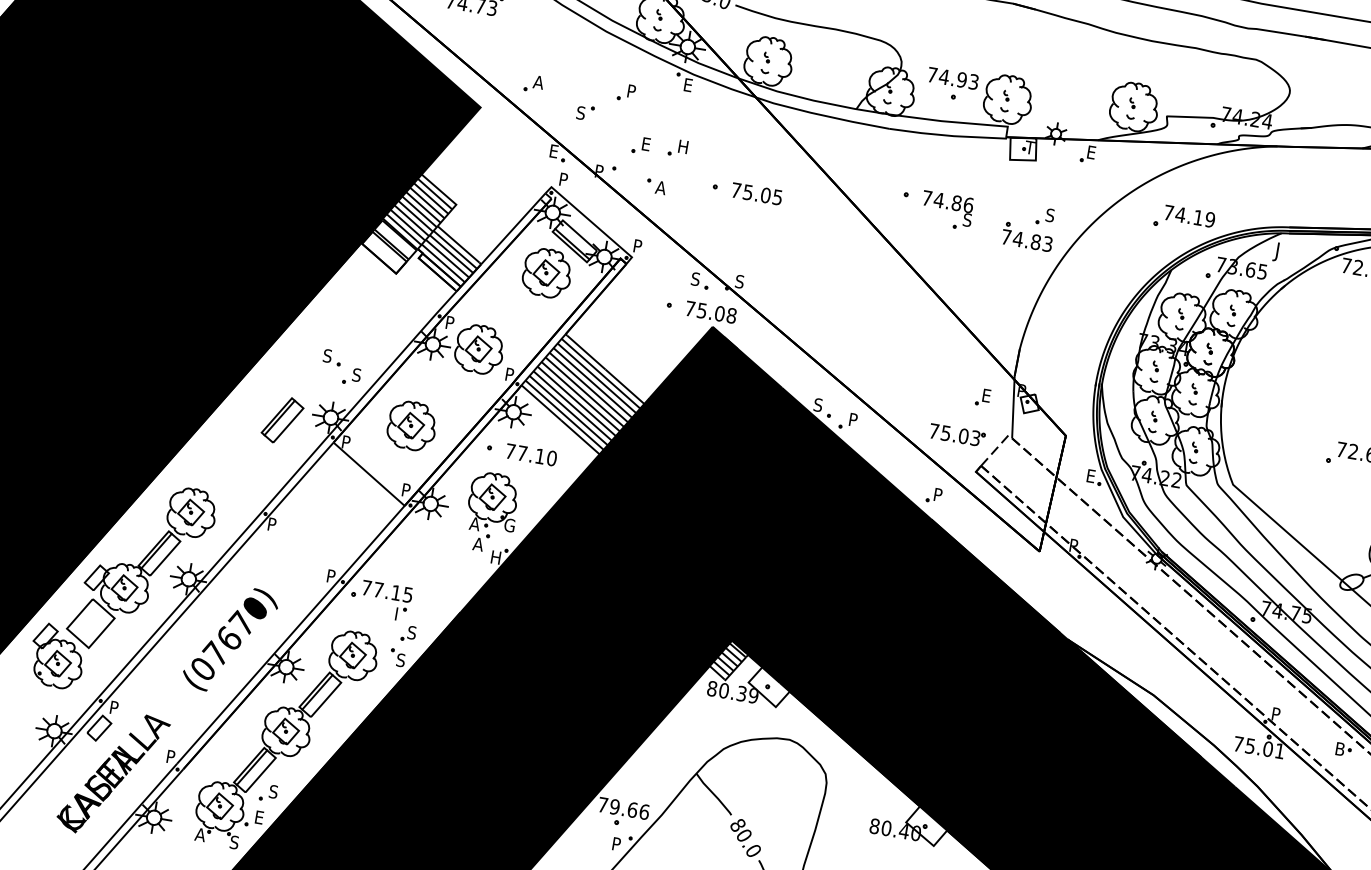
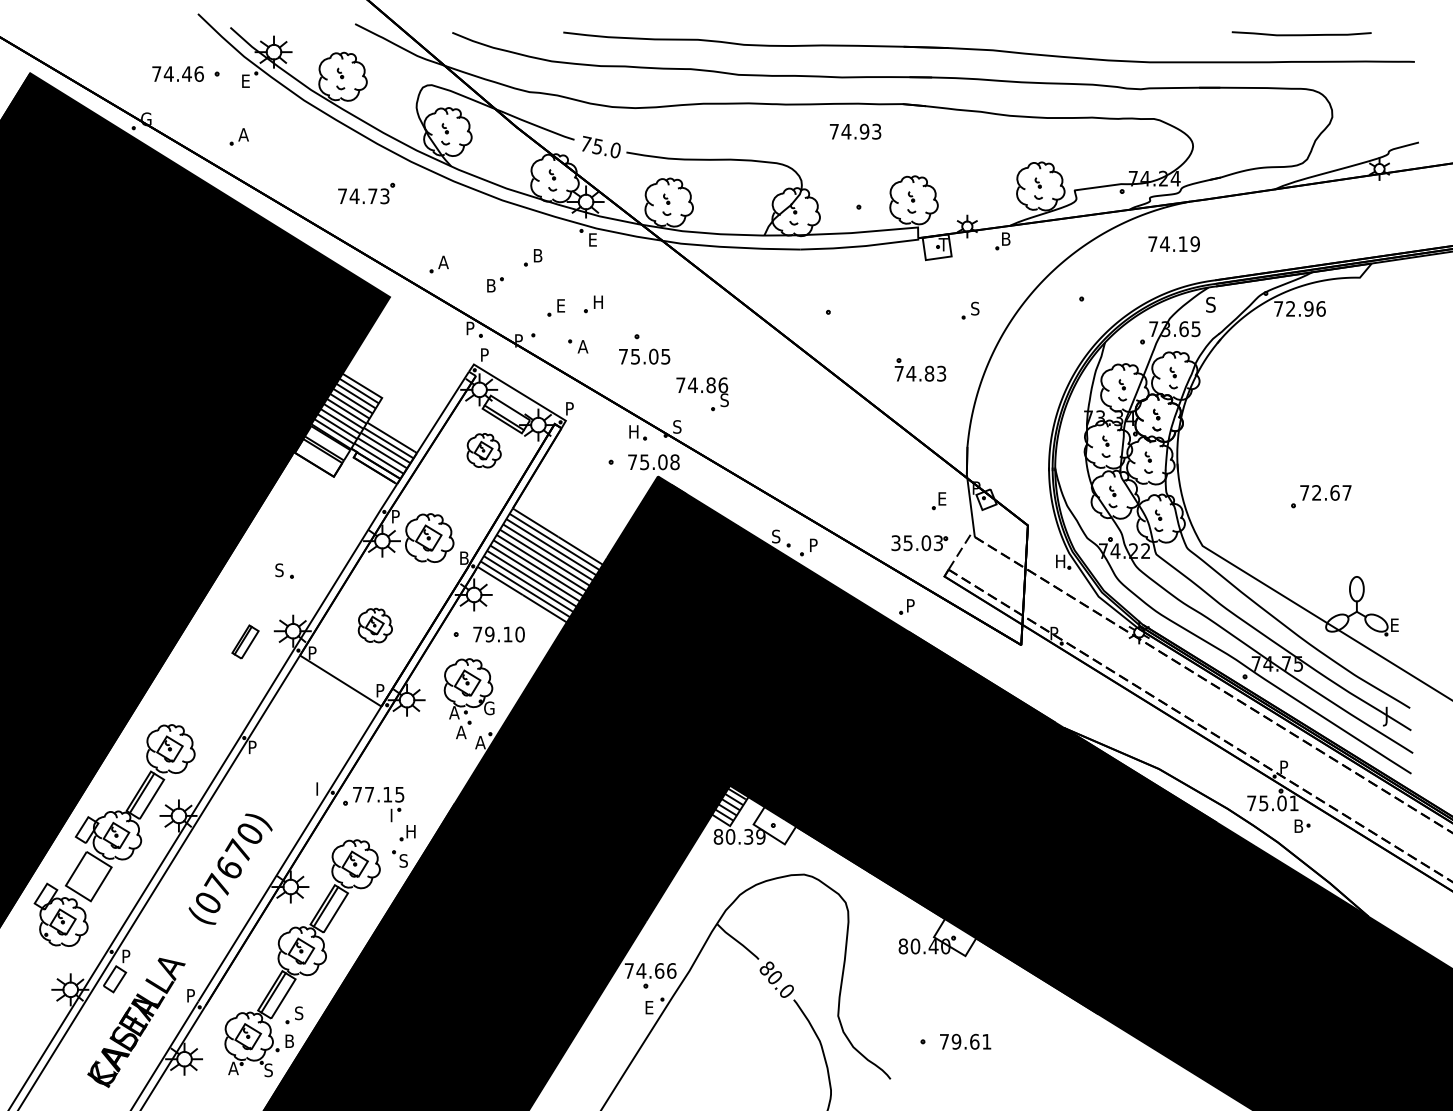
text: (953, 78) -> (855, 131), moved
text: (632, 91) -> (538, 255), P -> B
text: (580, 112) -> (490, 285), S -> B
text: (555, 151) -> (471, 328), E -> P
text: (1094, 152) -> (1008, 238), E -> B
text: (756, 193) -> (644, 356), moved
part: (946, 210) -> (702, 394), moved
text: (1188, 216) -> (1173, 244), moved
part: (1027, 236) -> (920, 369), moved
text: (1279, 251) -> (1209, 306), J -> S
part: (546, 272) -> (483, 450), size x0.7
text: (696, 278) -> (633, 431), S -> H
text: (510, 374) -> (464, 557), P -> B
part: (351, 376) -> (306, 586), removed
part: (282, 419) -> (245, 641), size x0.7
part: (412, 425) -> (375, 625), size x0.7
text: (933, 431) -> (895, 543), 75.03 -> 35.03
text: (522, 453) -> (489, 634), 77.10 -> 79.10
text: (1092, 476) -> (1061, 561), E -> H
text: (495, 557) -> (480, 742), H -> A
text: (332, 574) -> (321, 786), P -> I
text: (412, 632) -> (410, 831), S -> H
part: (1343, 749) -> (1302, 825), moved
text: (615, 806) -> (641, 970), 79.66 -> 74.66
text: (261, 817) -> (291, 1040), E -> B
text: (617, 844) -> (650, 1007), P -> E

